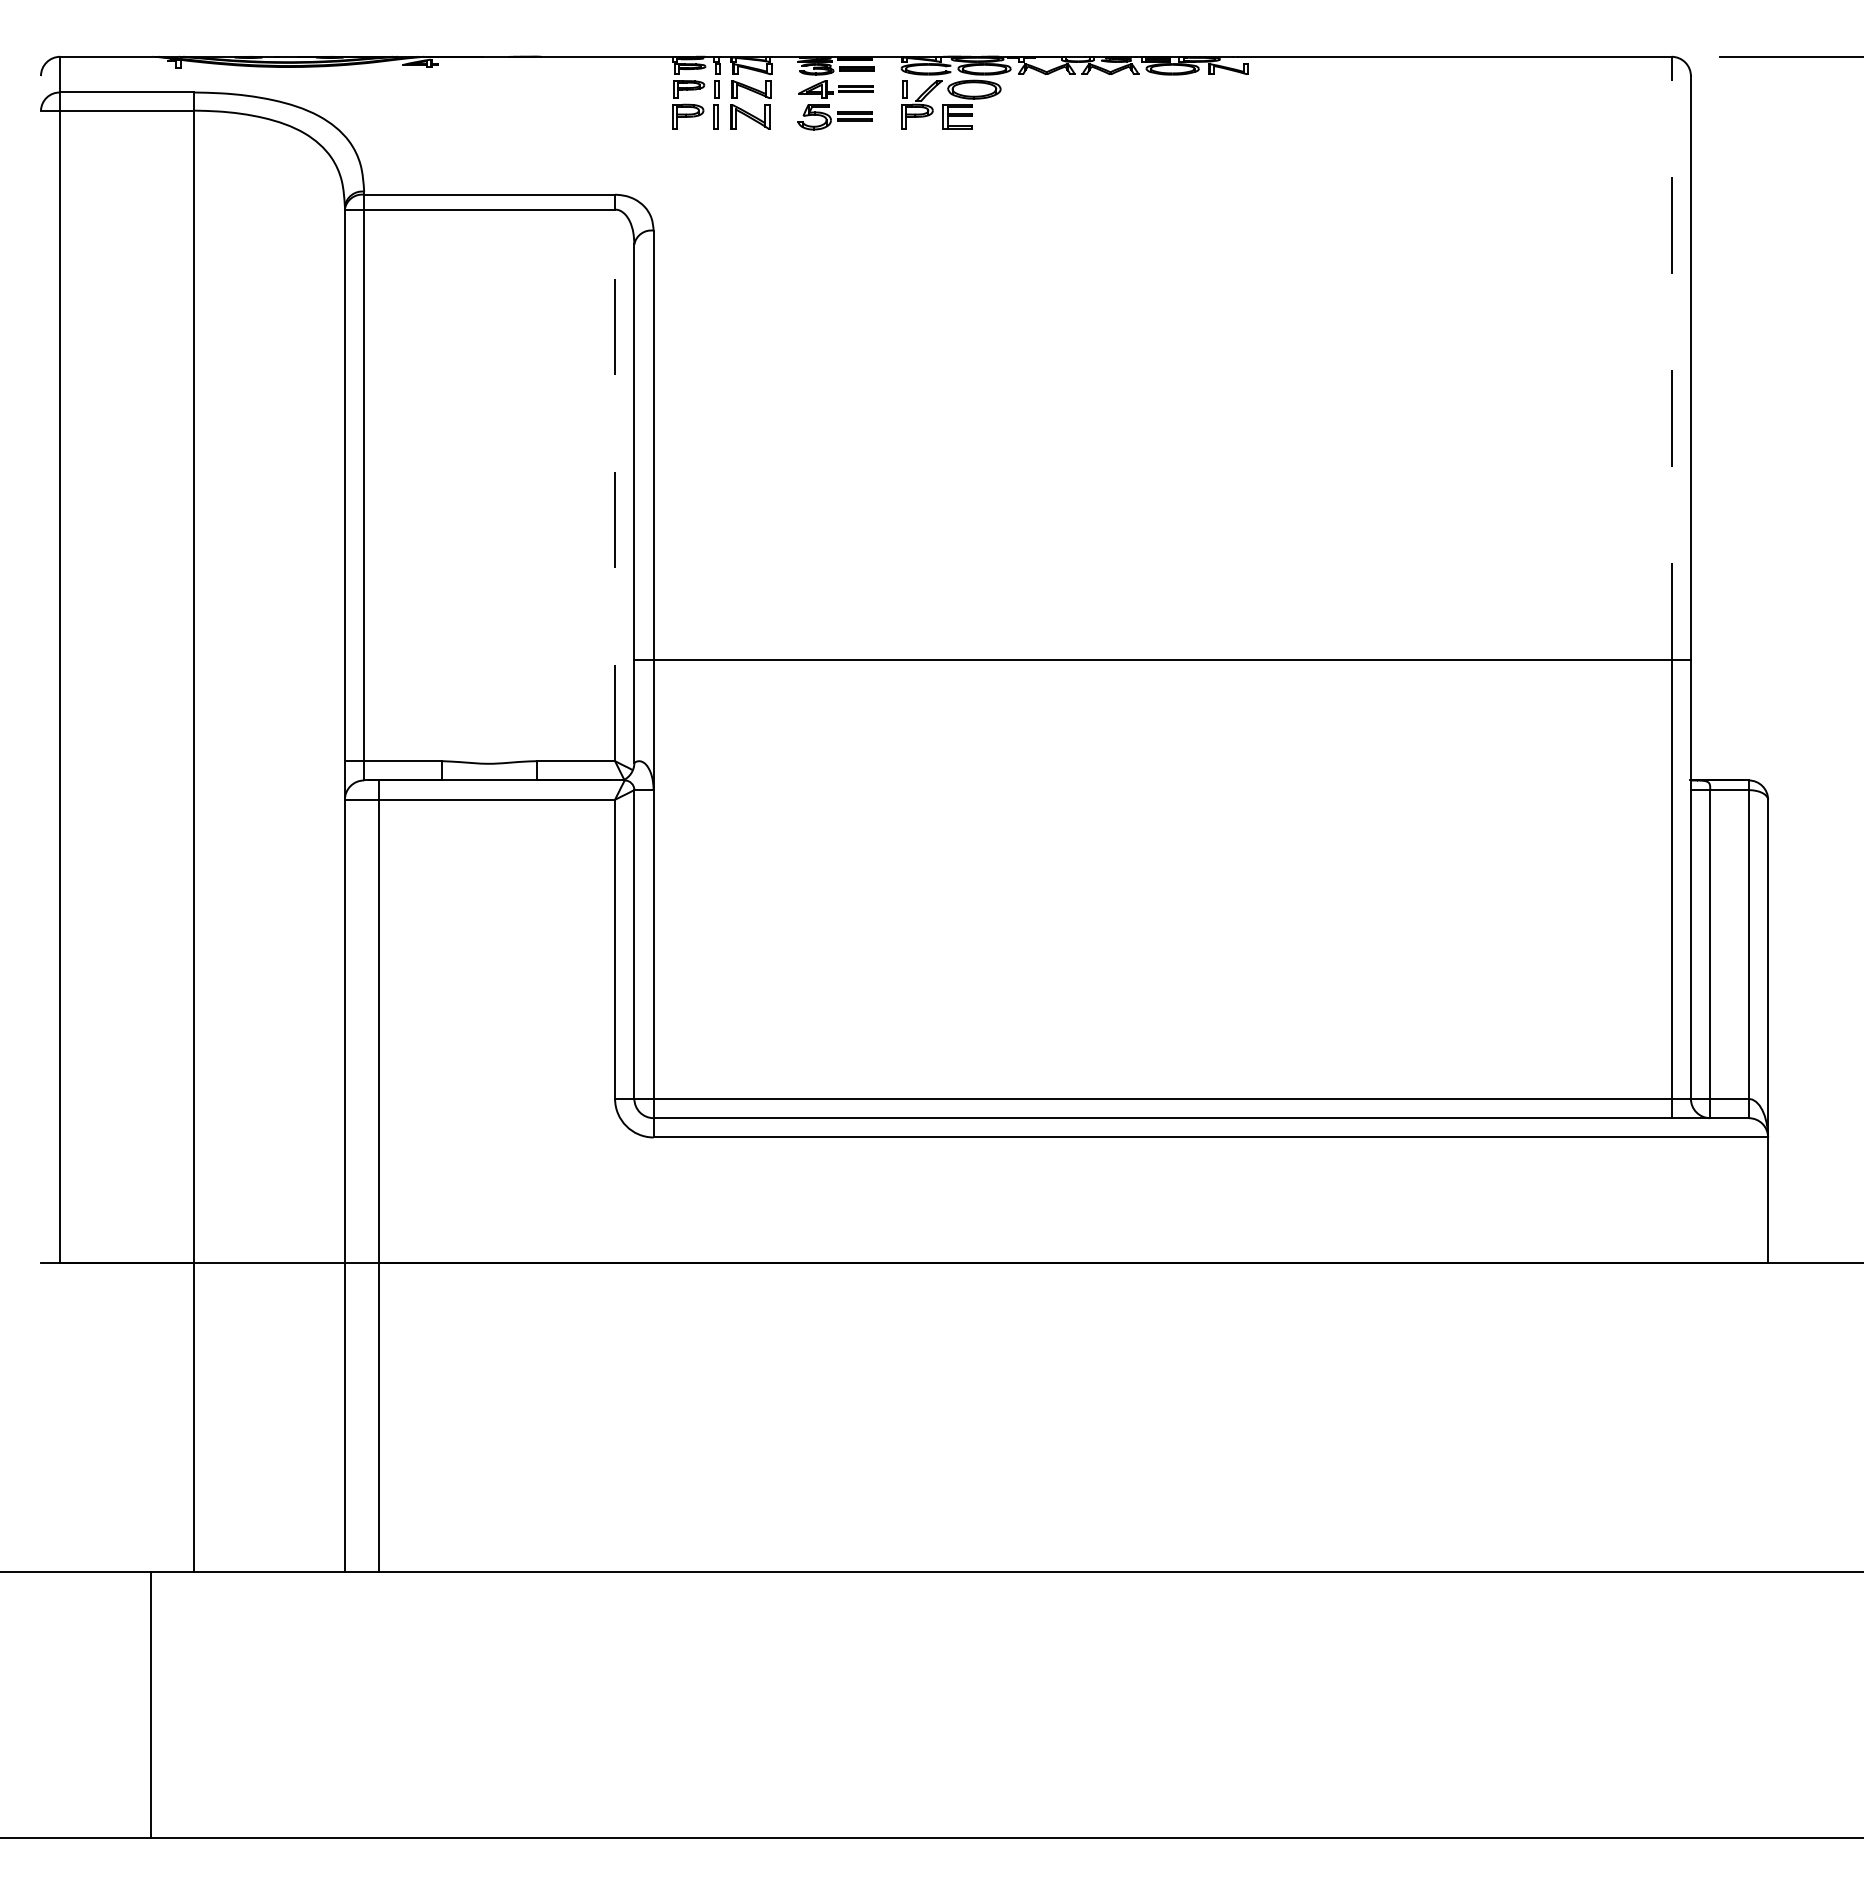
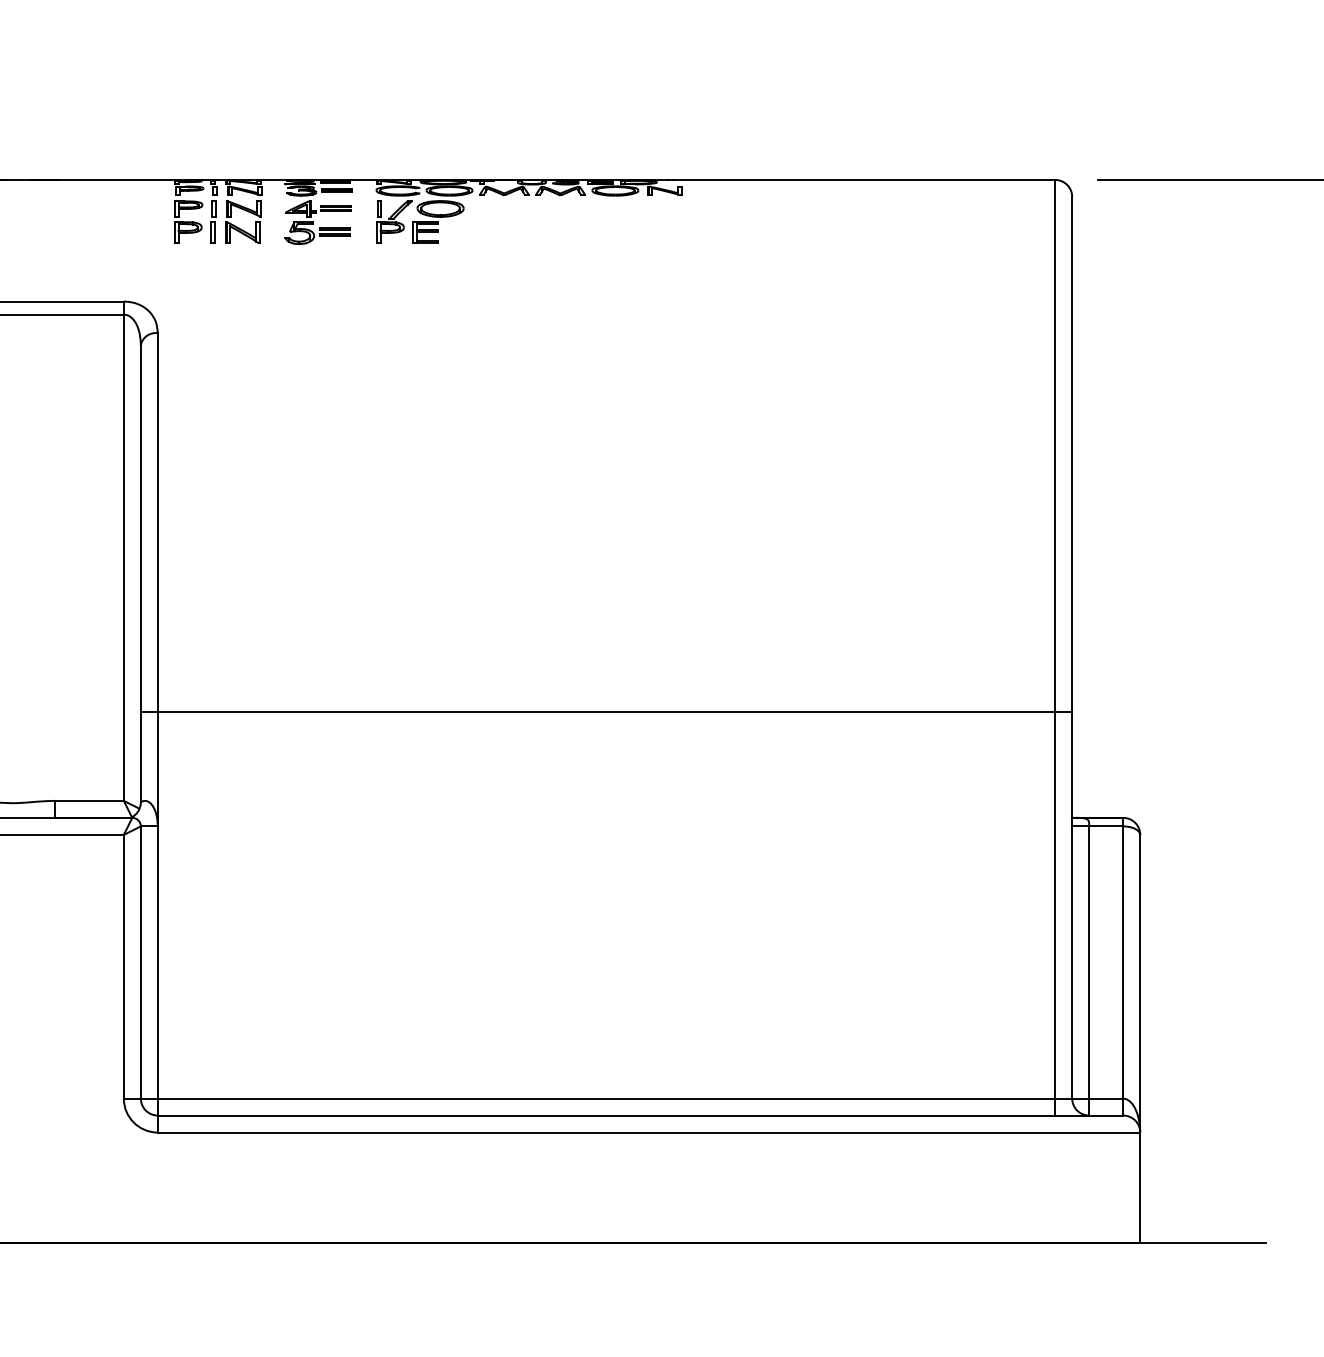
line: (1671, 358) -> (1055, 445), dashed -> solid
line: (615, 485) -> (124, 557), dashed -> solid

